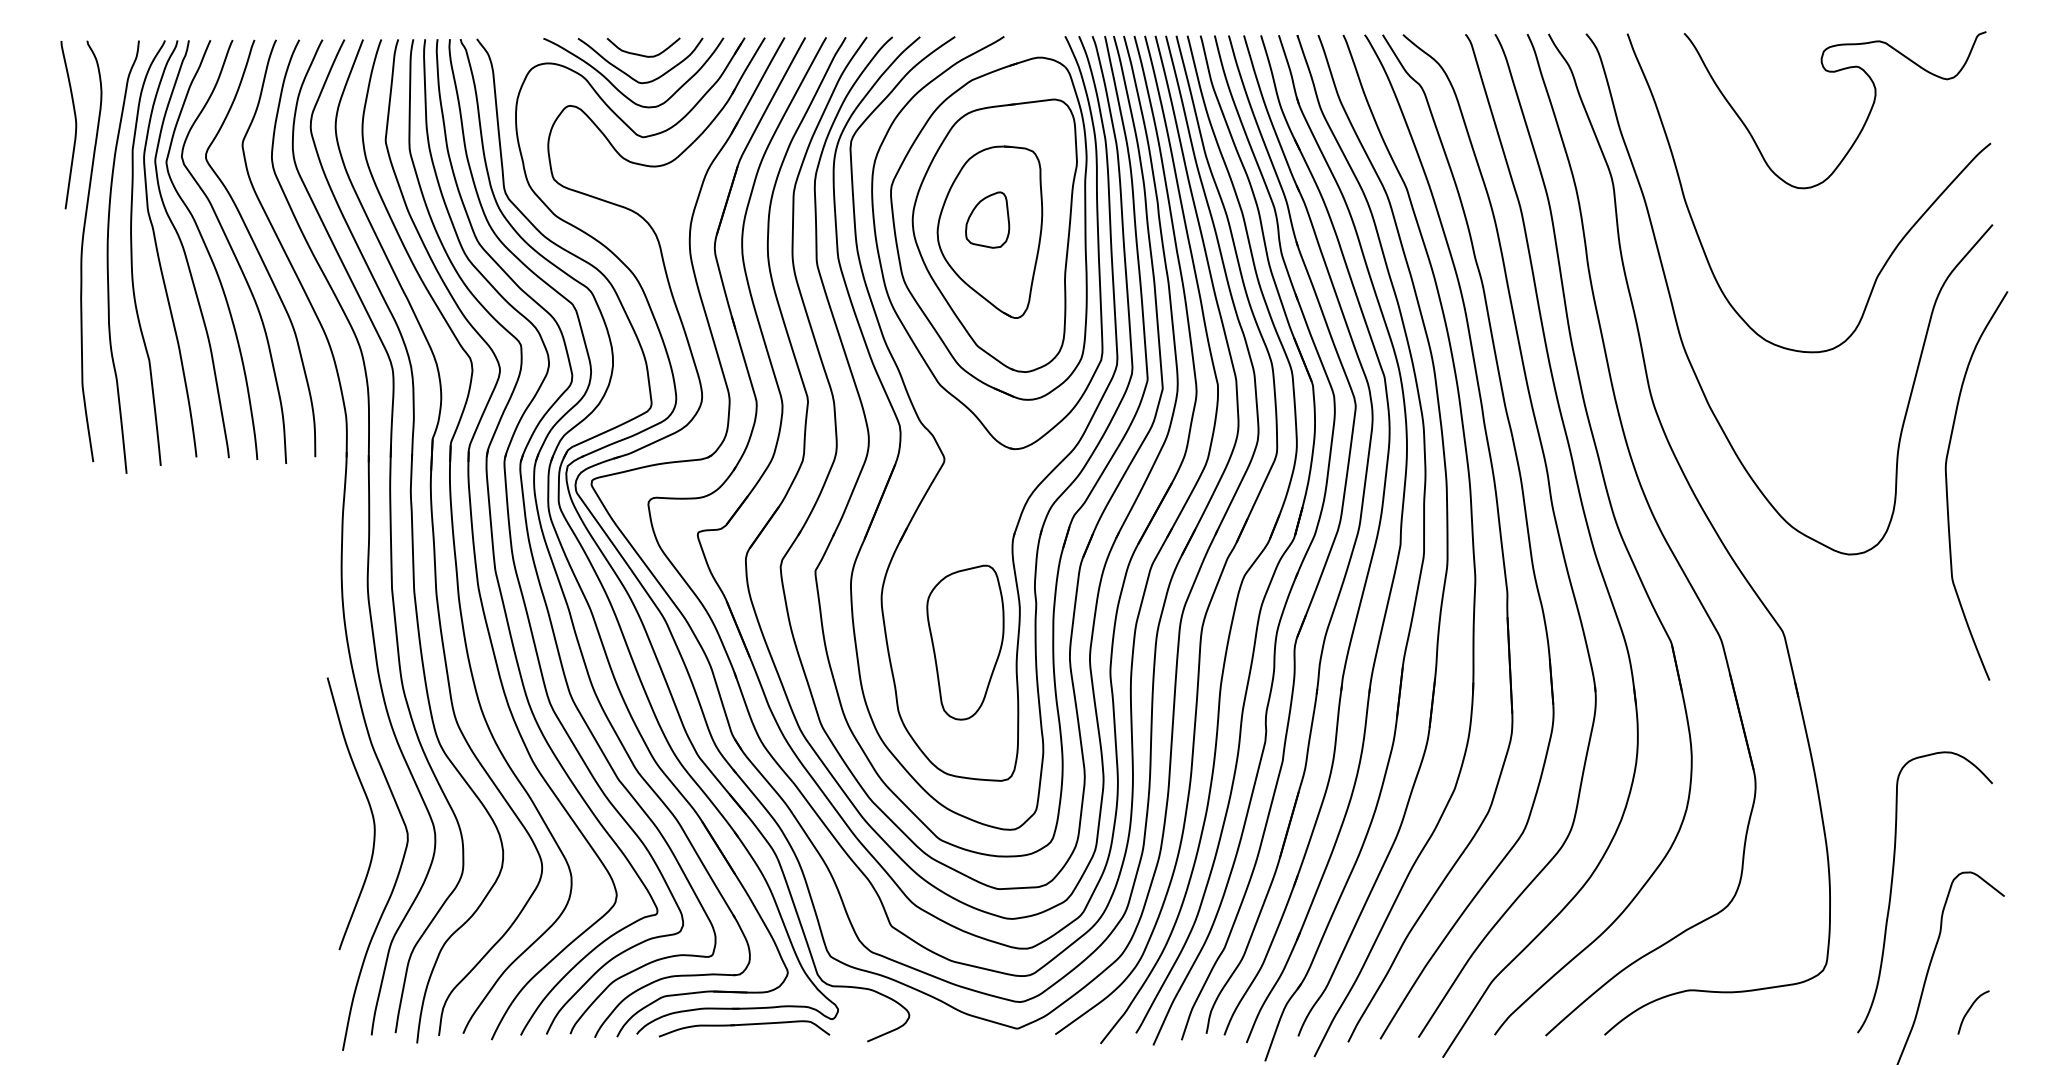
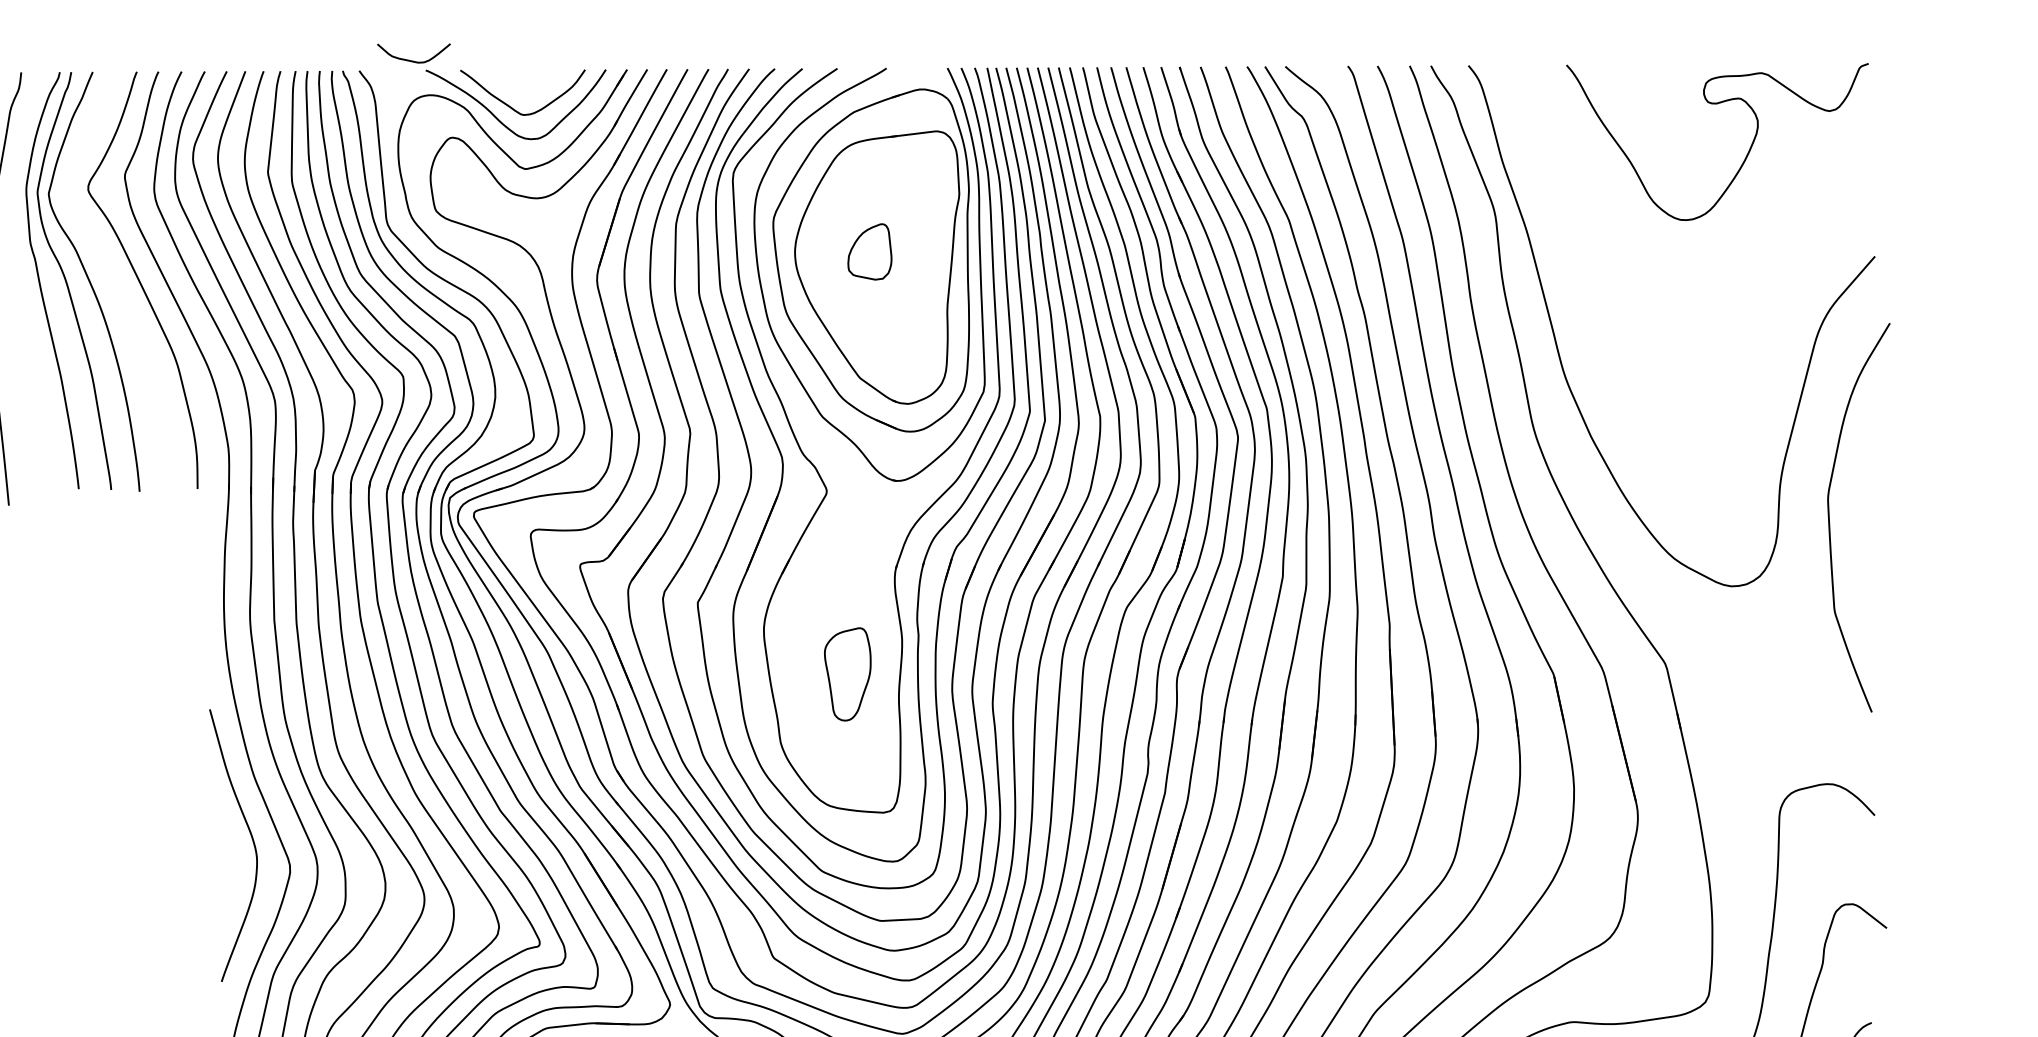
curve: (642, 54) -> (412, 60), moved
part: (989, 231) -> (871, 263), removed
curve: (1893, 249) -> (1775, 281), removed
curve: (233, 251) -> (115, 283), removed
curve: (132, 252) -> (14, 284), removed
part: (965, 642) -> (847, 674), size x0.6

